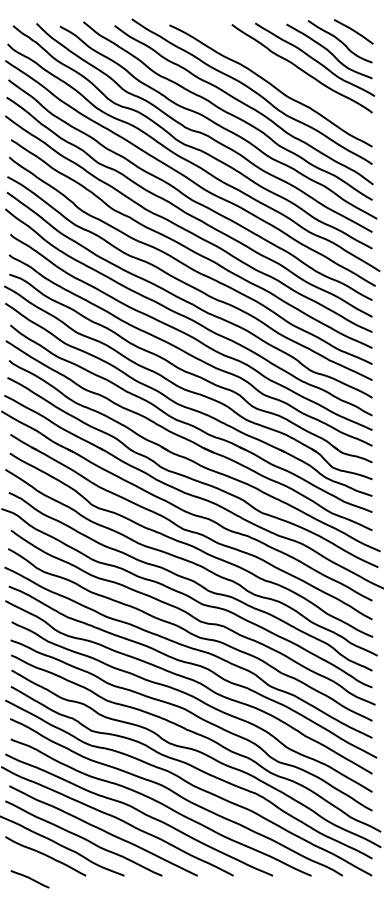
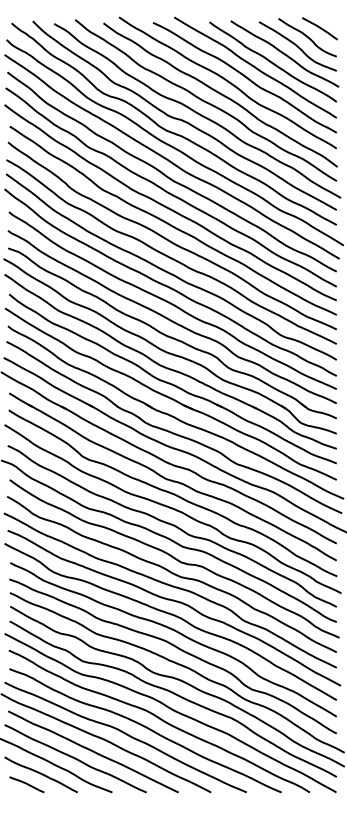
curve: (282, 74) -> (255, 67), added
curve: (29, 879) -> (26, 784), moved

